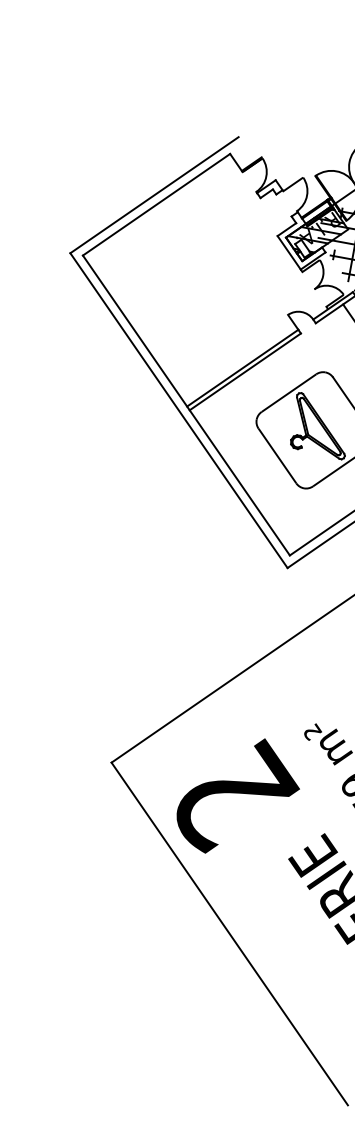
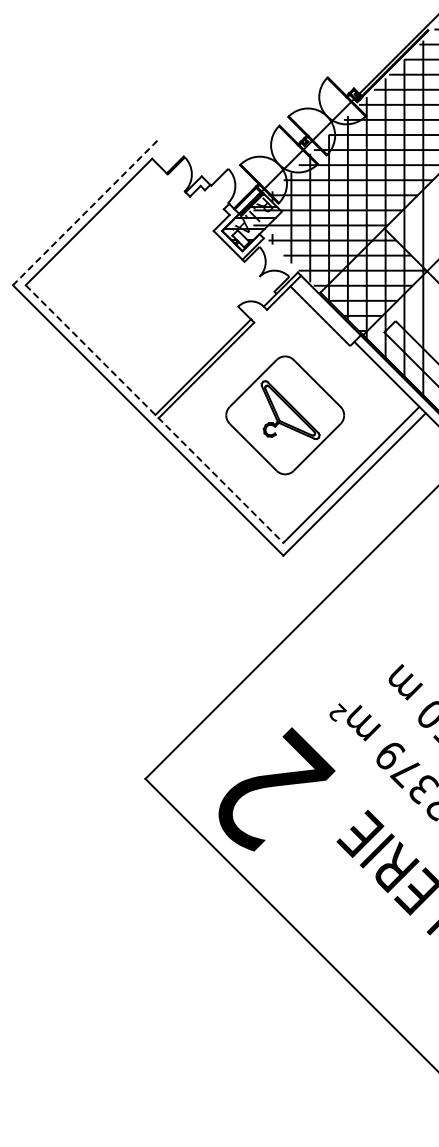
line: (153, 195) -> (84, 213), solid -> dashed
line: (186, 405) -> (154, 414), solid -> dashed

